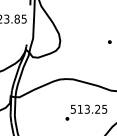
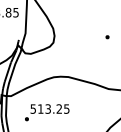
text: (86, 112) -> (47, 112), moved

